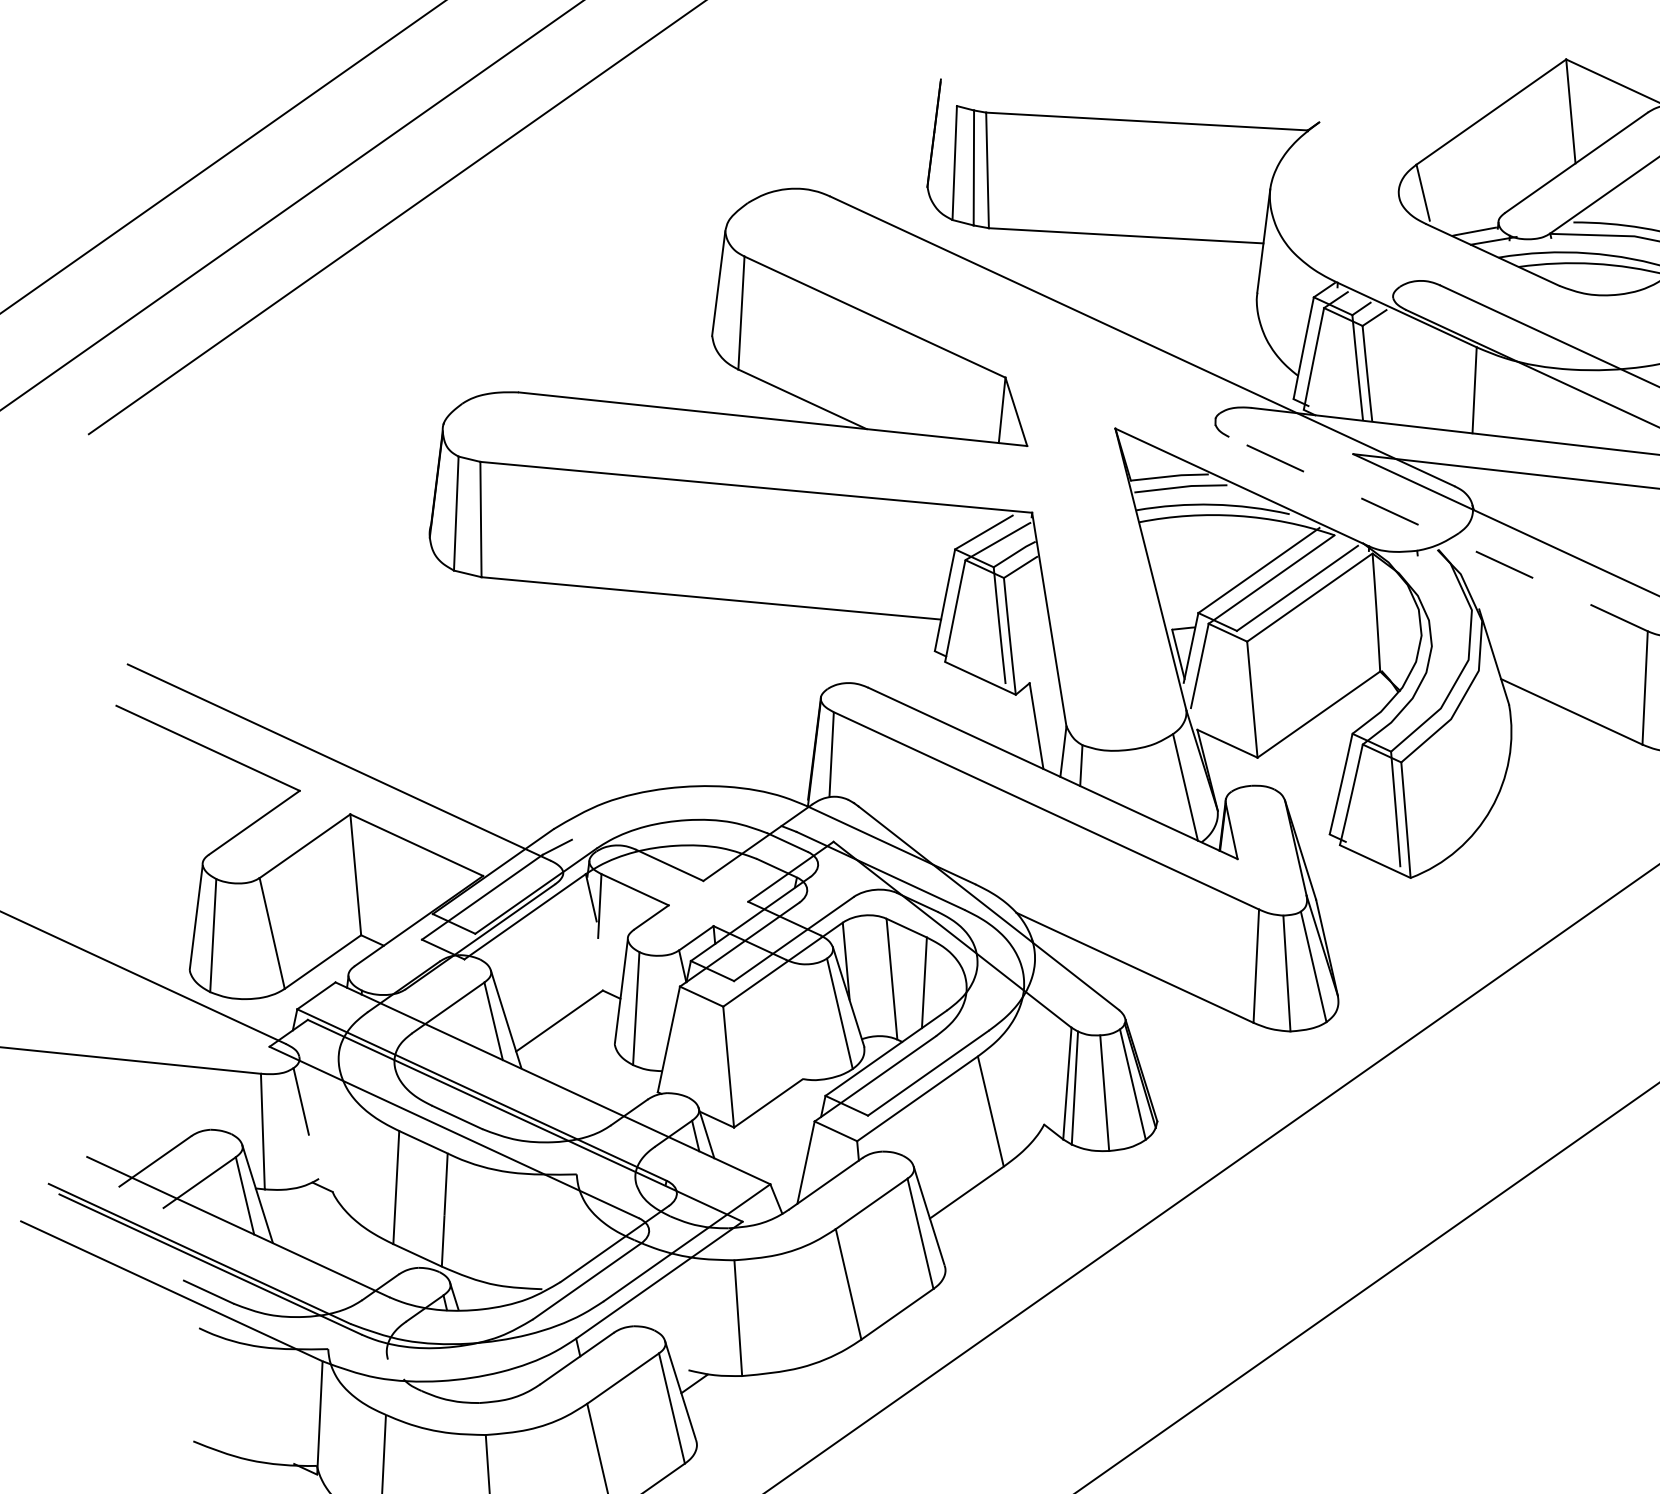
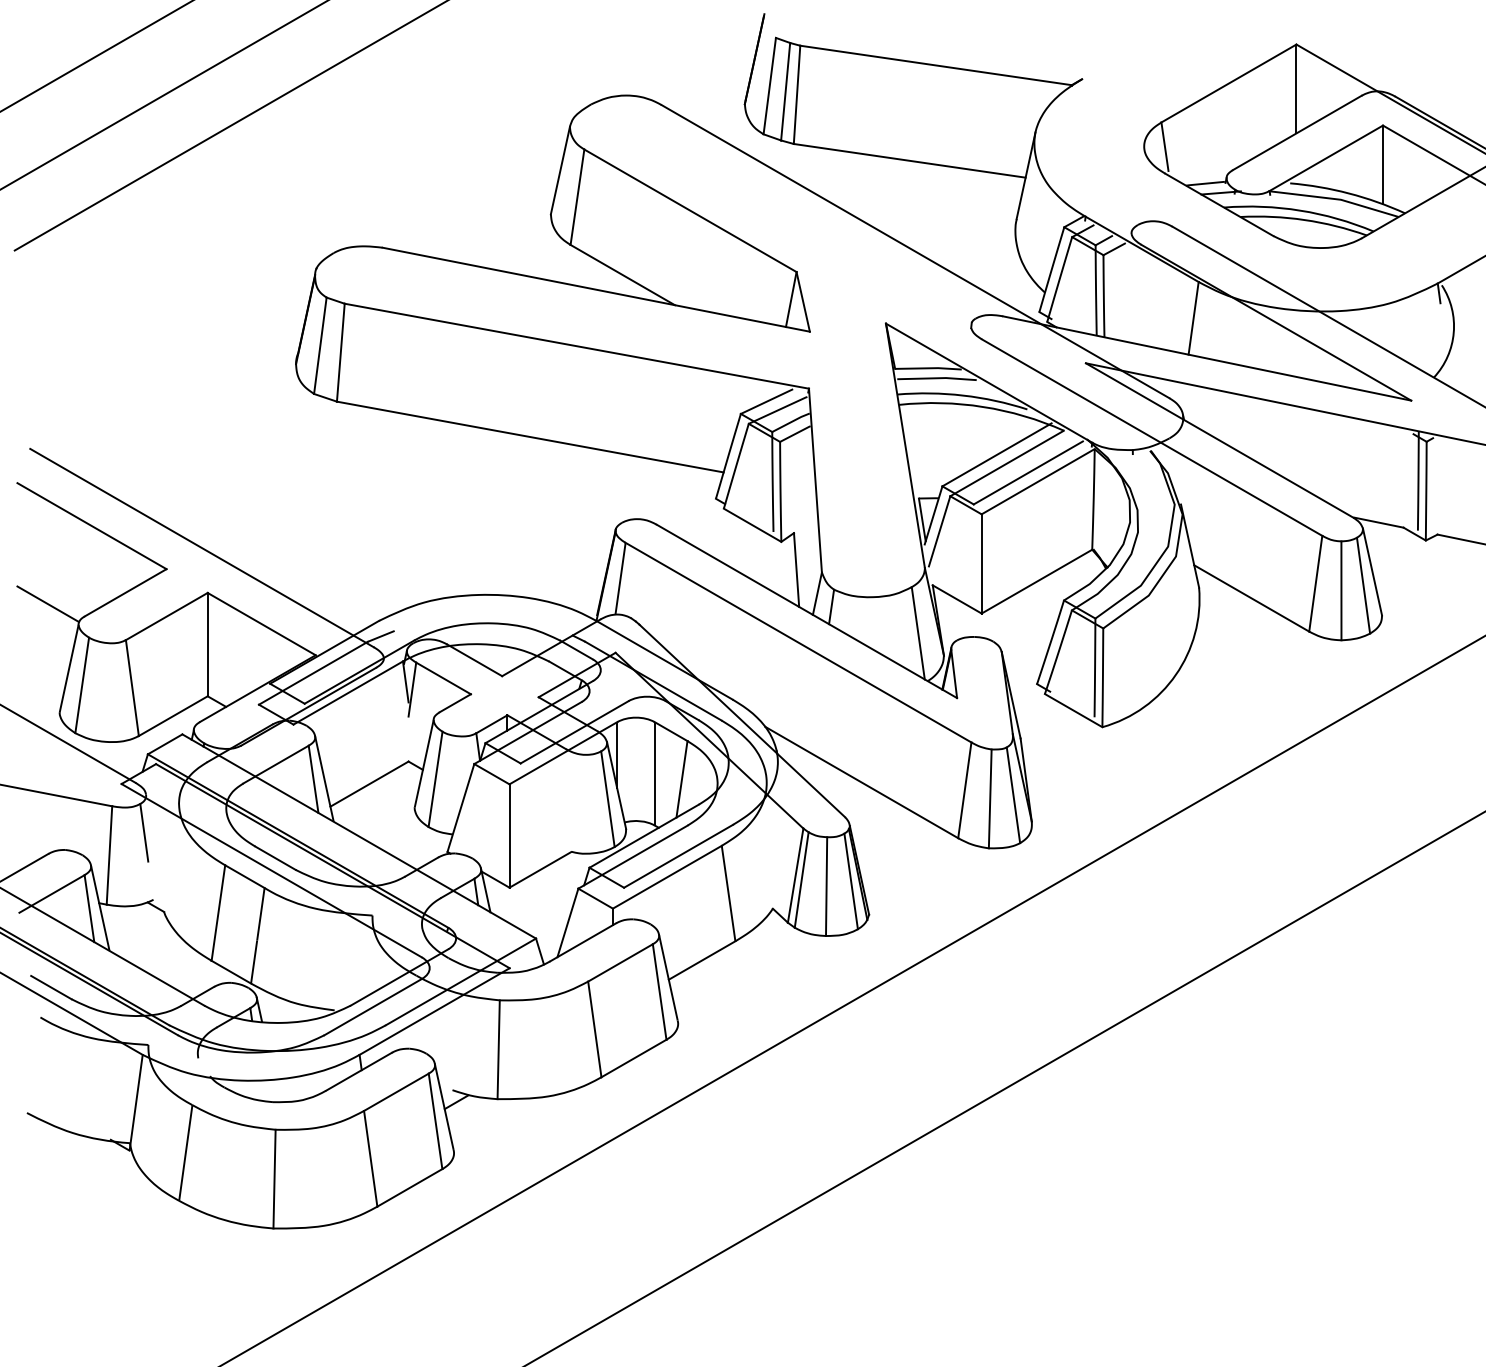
line: (1437, 534) -> (1151, 437), dashed -> solid
line: (165, 844) -> (48, 604), added

